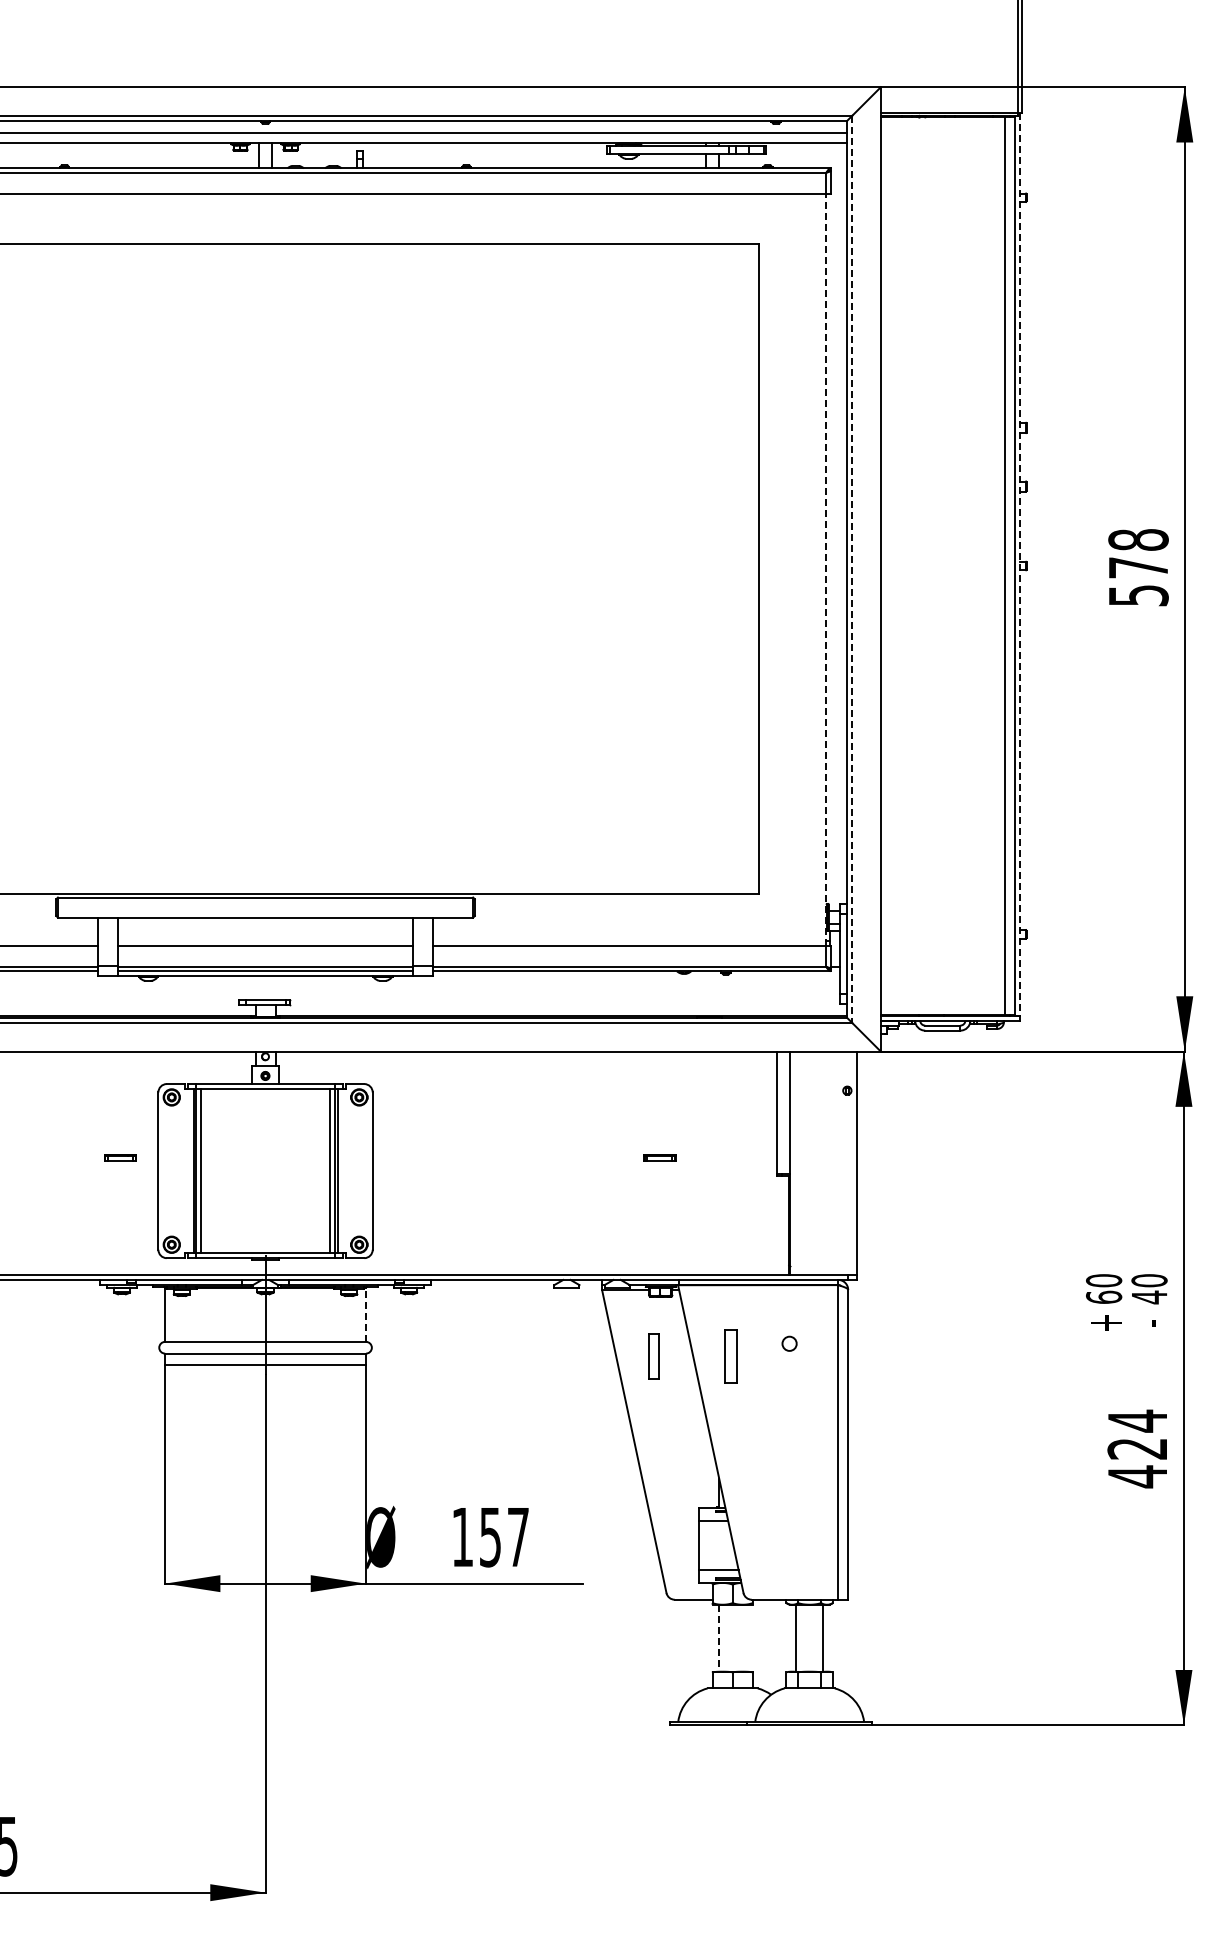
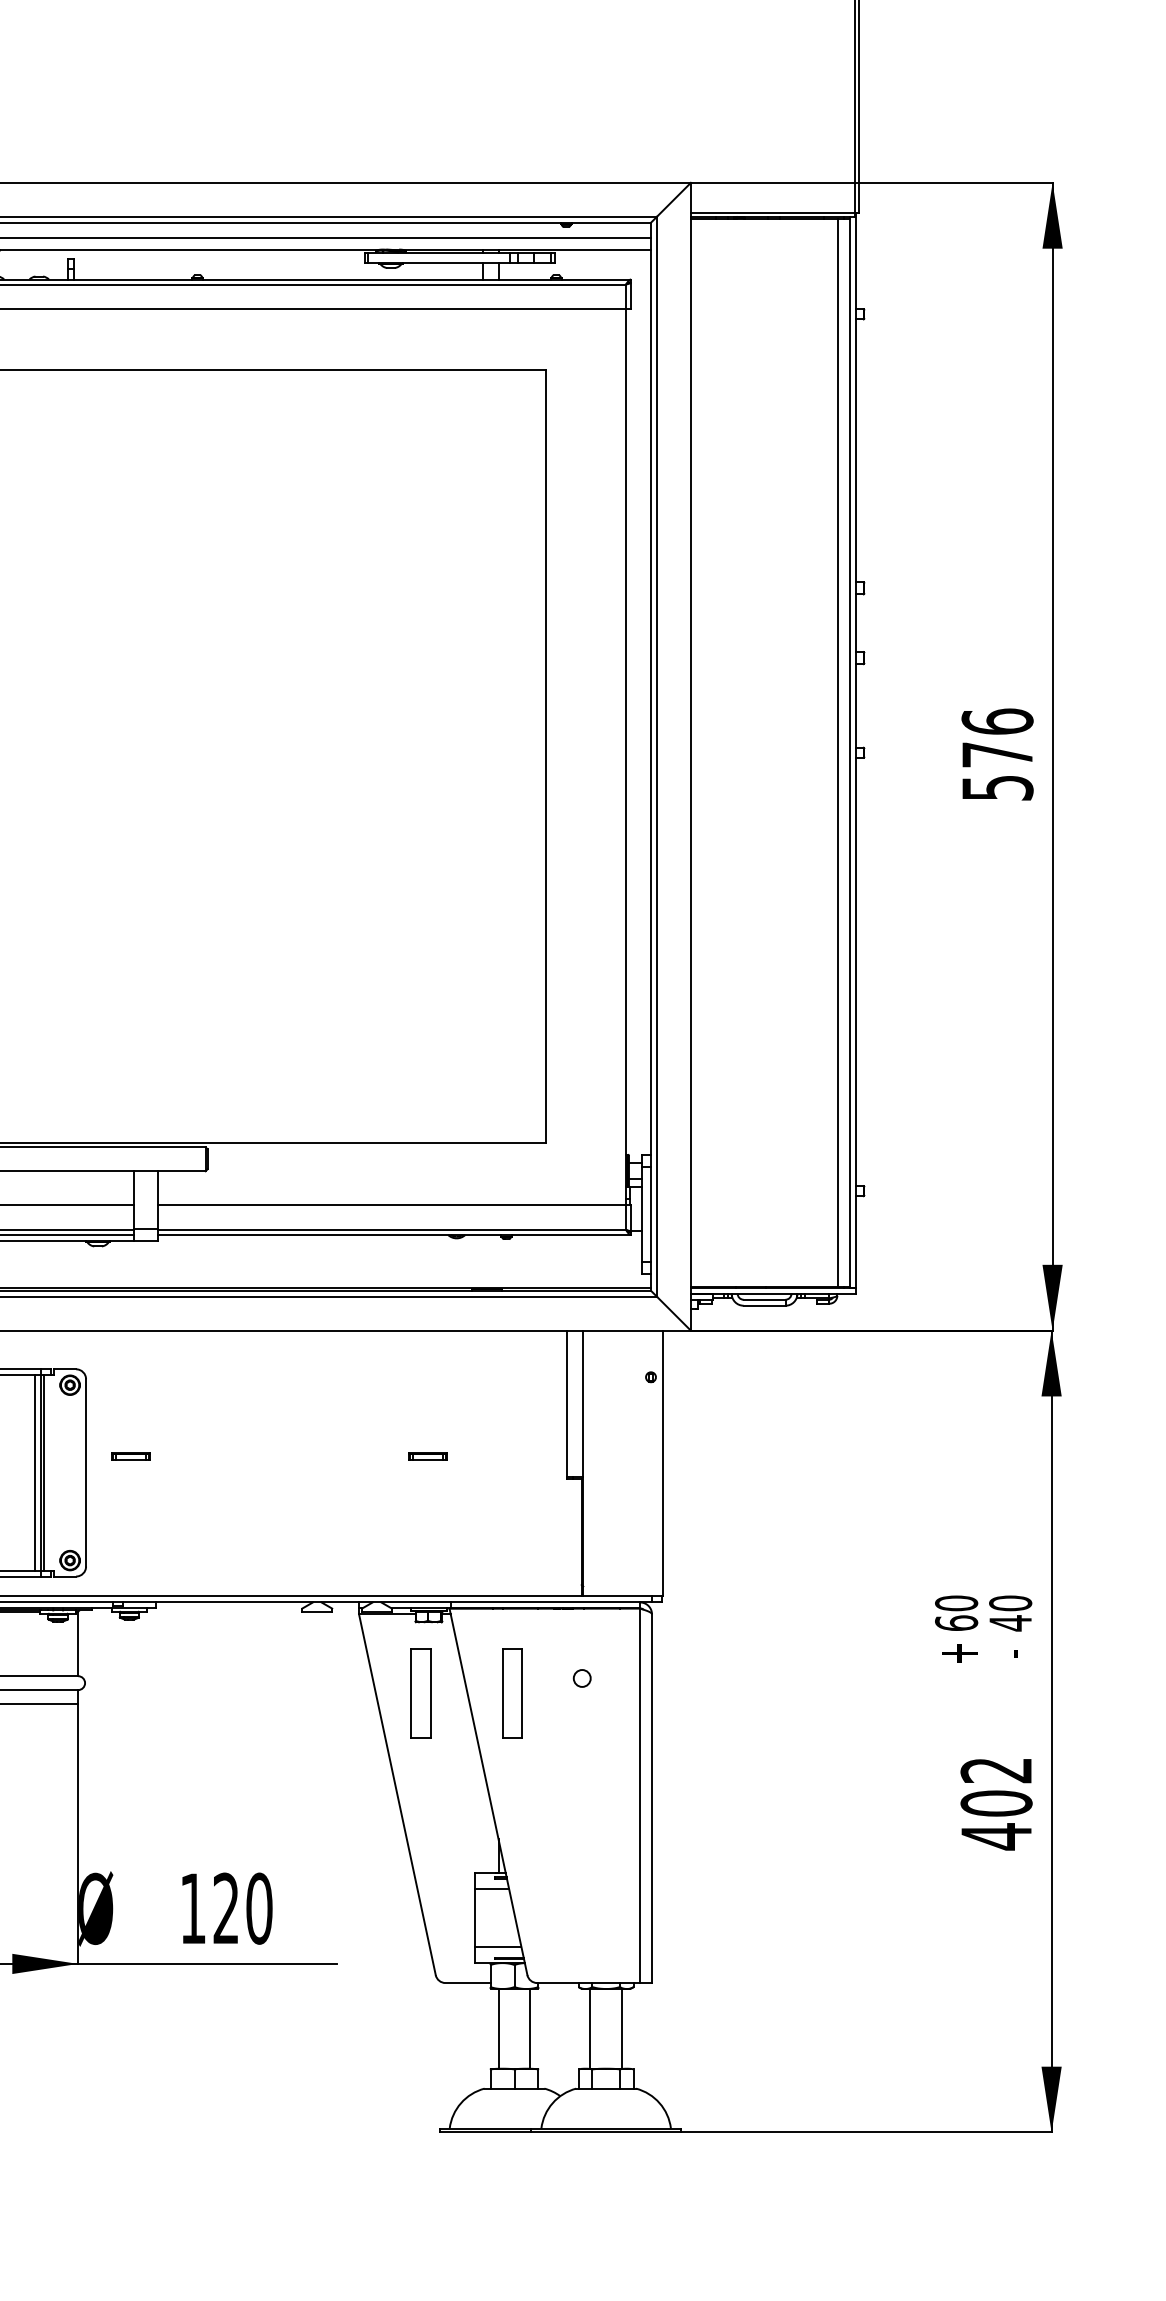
text: (1138, 539) -> (997, 721), 578 -> 576
line: (1019, 564) -> (855, 750), dashed -> solid
line: (826, 569) -> (626, 756), dashed -> solid
line: (852, 569) -> (657, 756), dashed -> solid
part: (410, 1157) -> (131, 1456), added
line: (366, 1315) -> (78, 1644), dashed -> solid
part: (653, 1356) -> (420, 1693), size x1.67
part: (730, 1356) -> (511, 1693), size x1.43
text: (1137, 1434) -> (996, 1786), 424 -> 402
text: (504, 1537) -> (242, 1908), 157 -> 120
line: (746, 1637) -> (530, 2028), added
line: (719, 1638) -> (498, 2029), dashed -> solid

